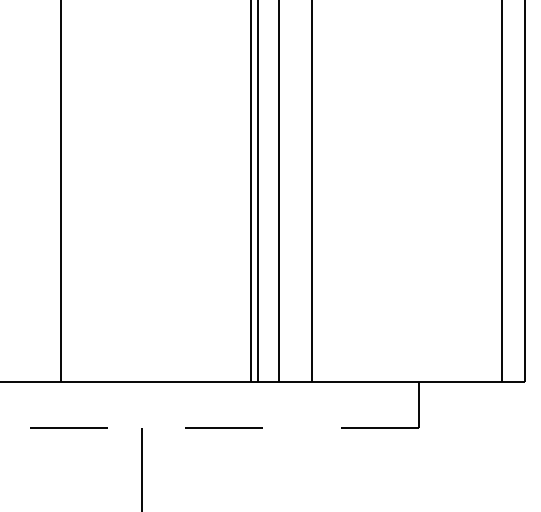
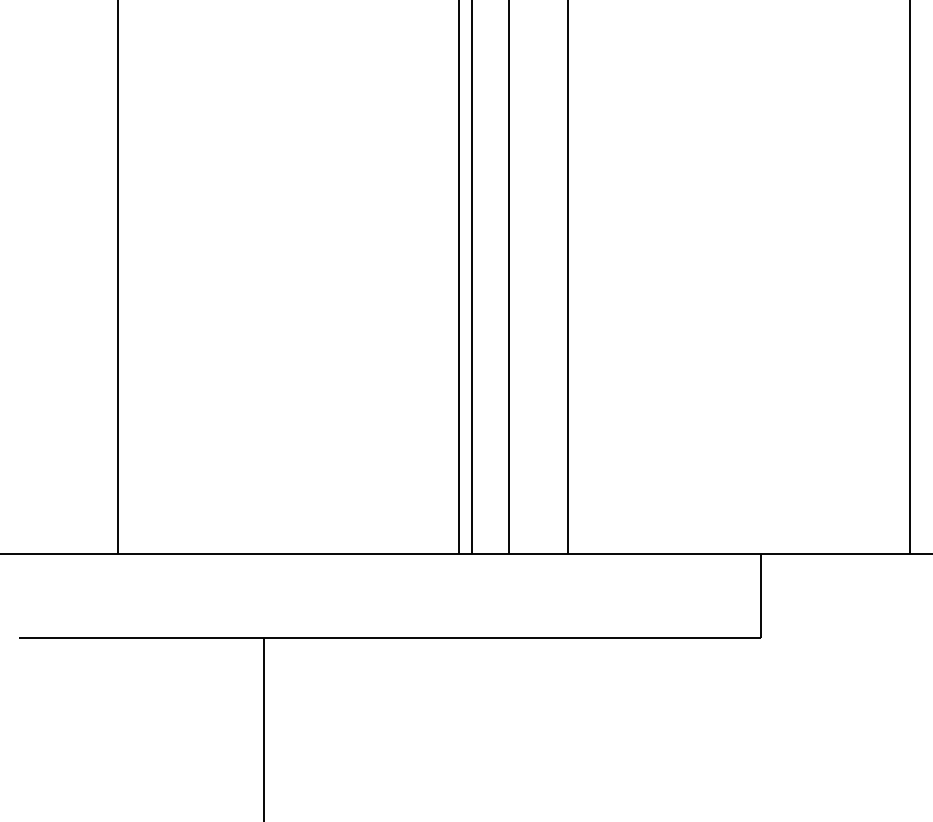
line: (212, 428) -> (389, 638), dashed -> solid

